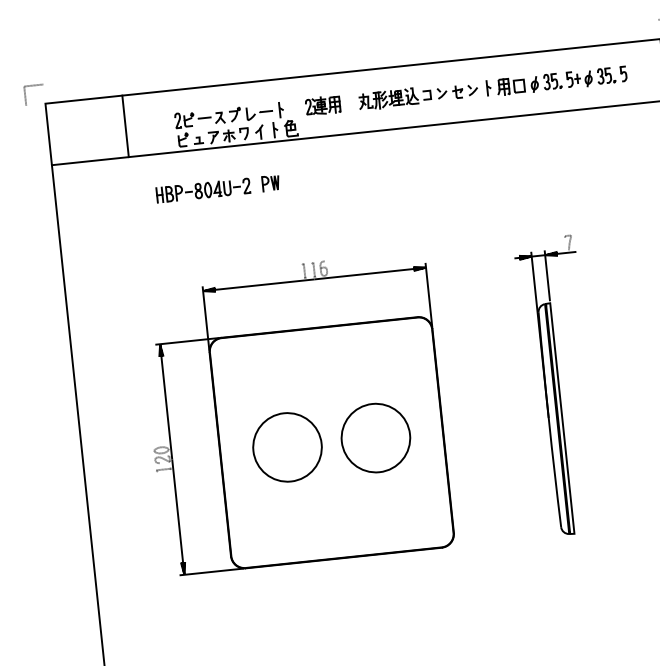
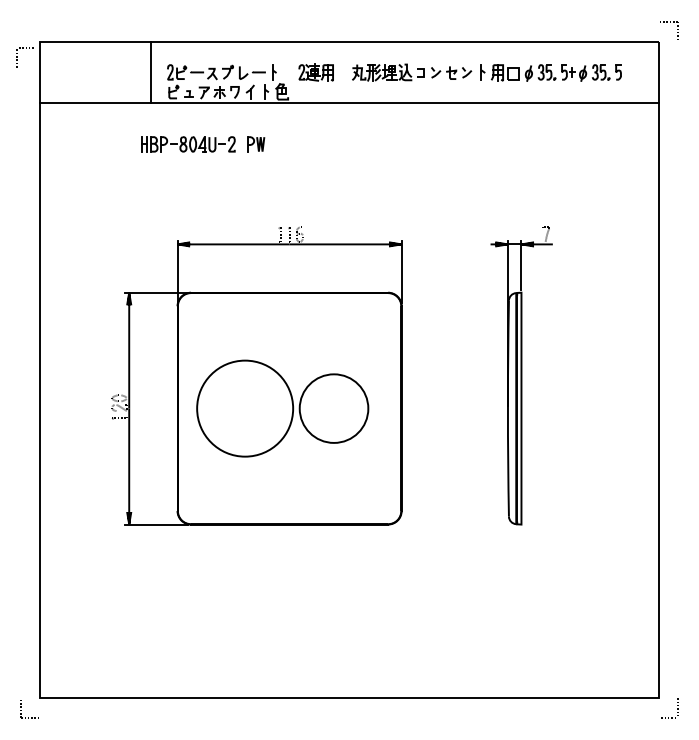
line: (25, 95) -> (17, 57), moved
line: (125, 126) -> (150, 72), moved
circle: (286, 447) -> (244, 408), size x1.4

